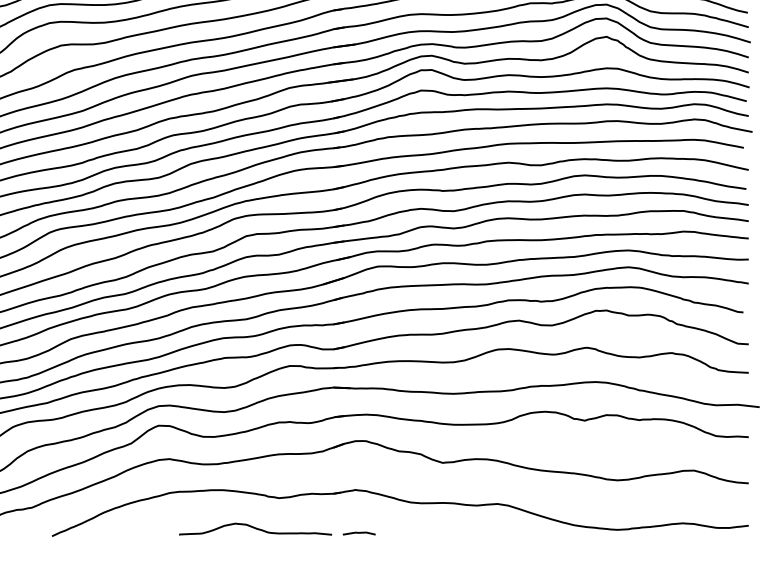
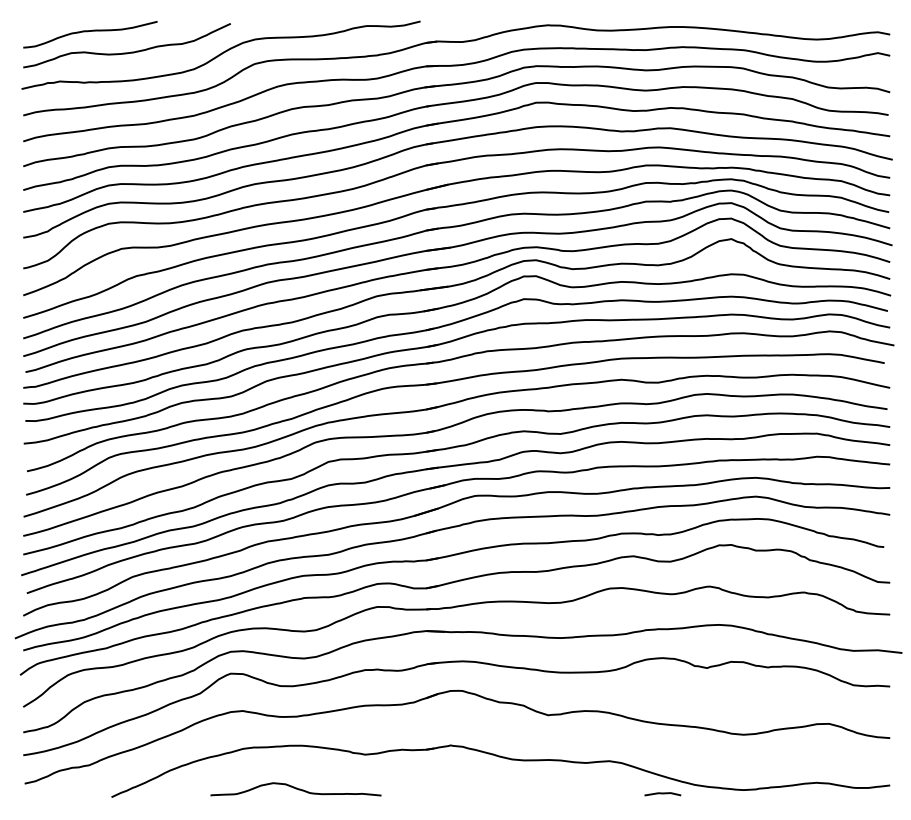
curve: (255, 529) -> (295, 789), moved
curve: (358, 533) -> (662, 794), moved

